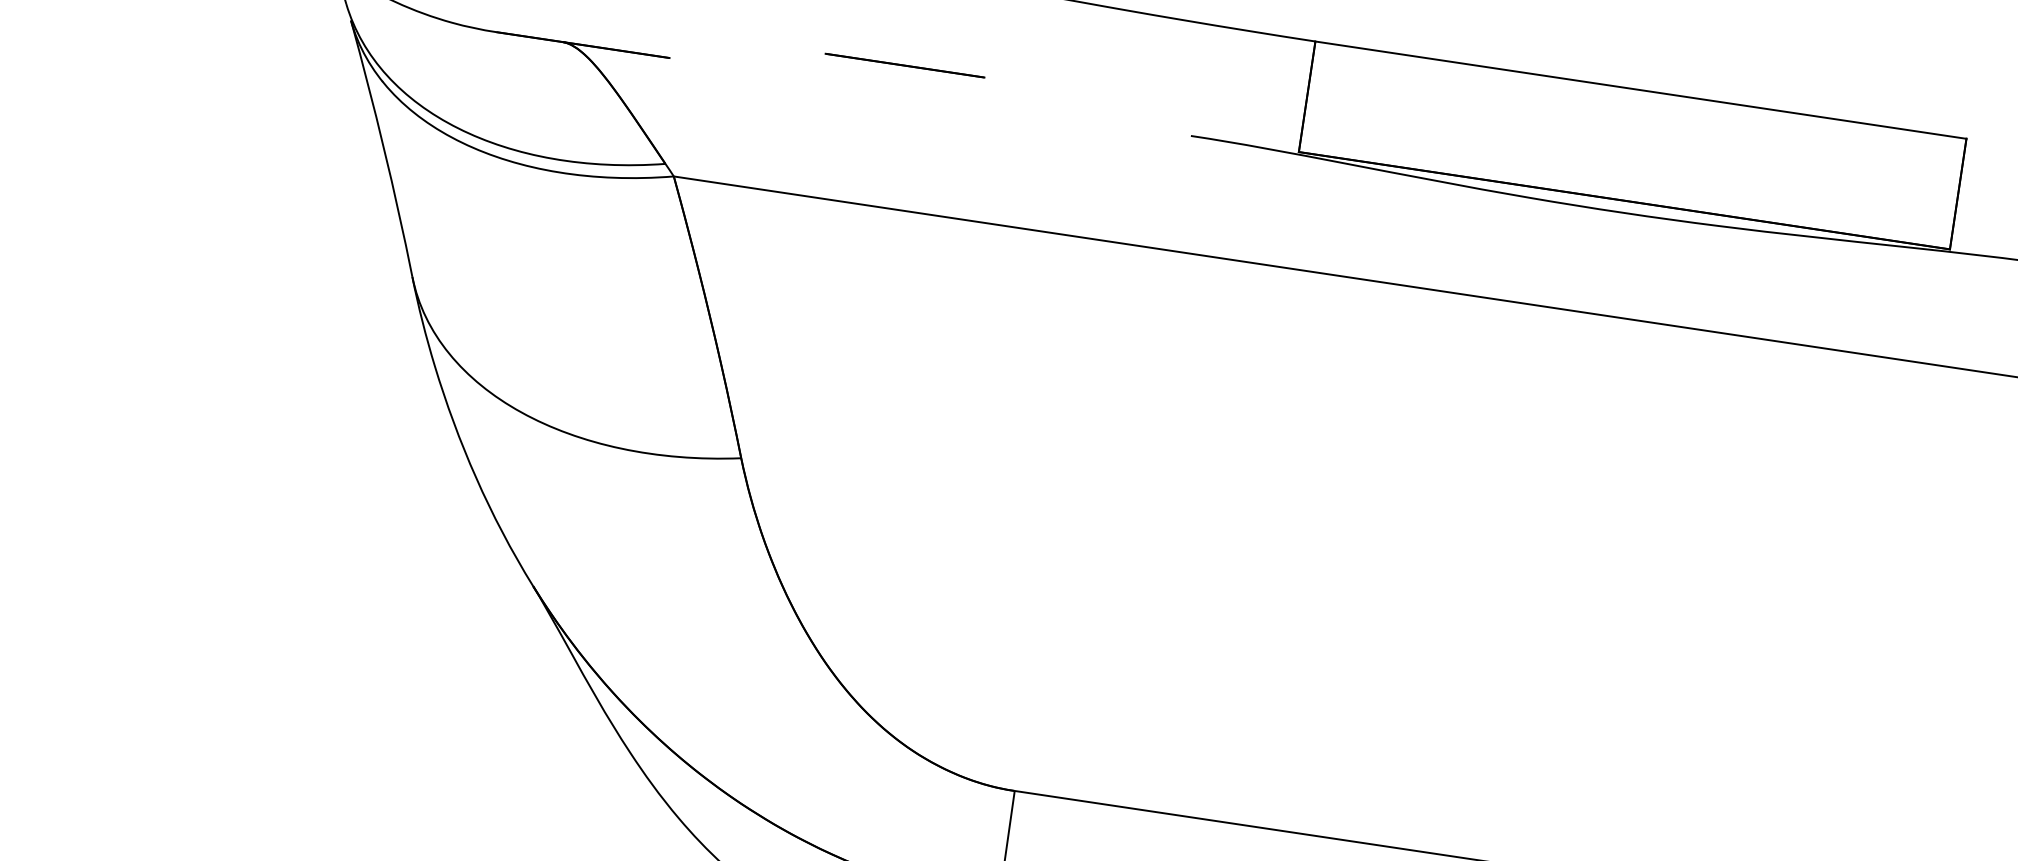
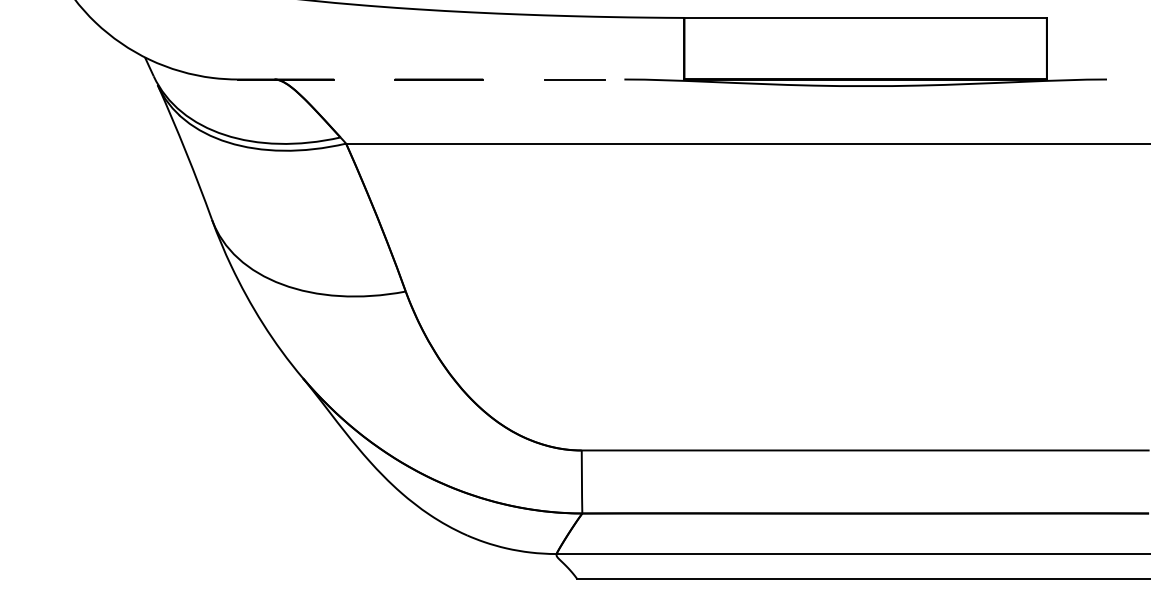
line: (904, 65) -> (438, 79), moved
line: (1101, 122) -> (574, 79), added

